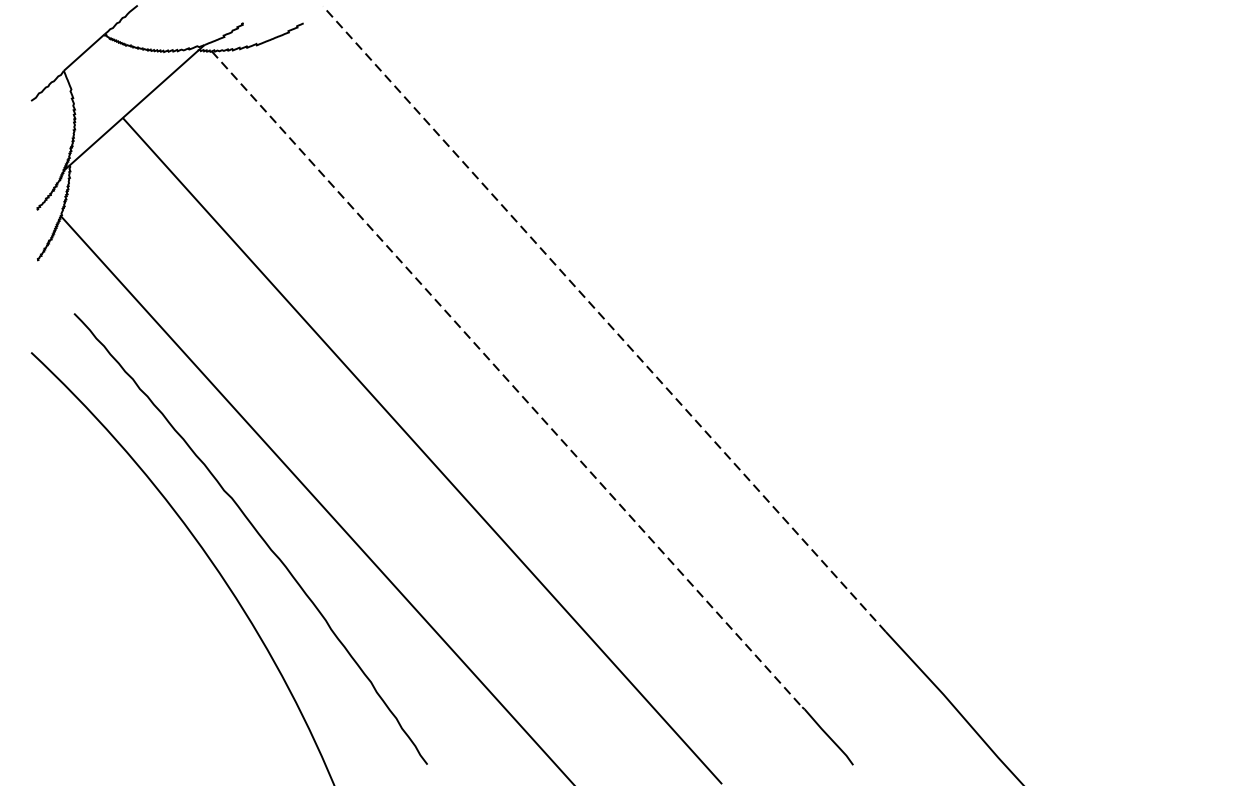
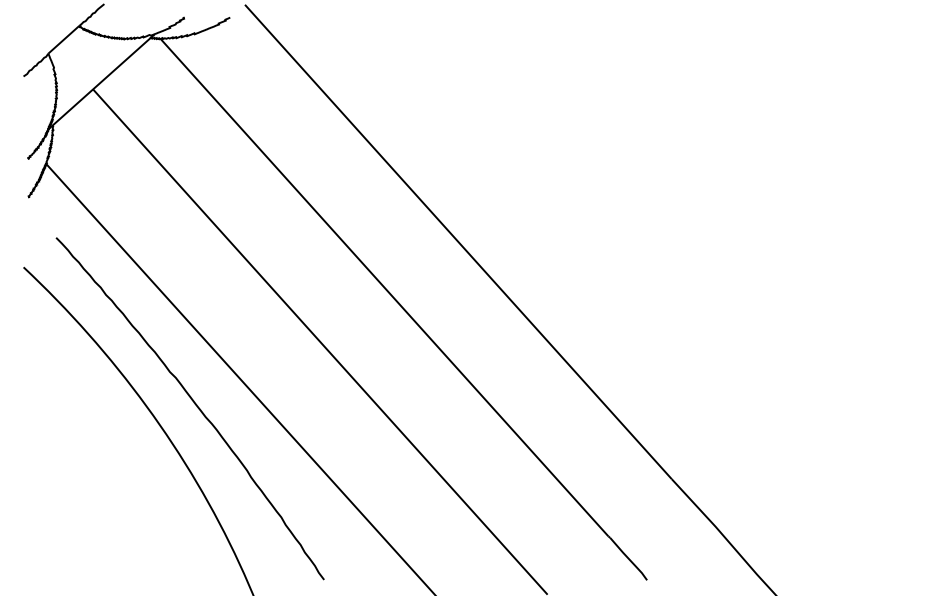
line: (604, 318) -> (458, 241), dashed -> solid
line: (507, 379) -> (384, 287), dashed -> solid

